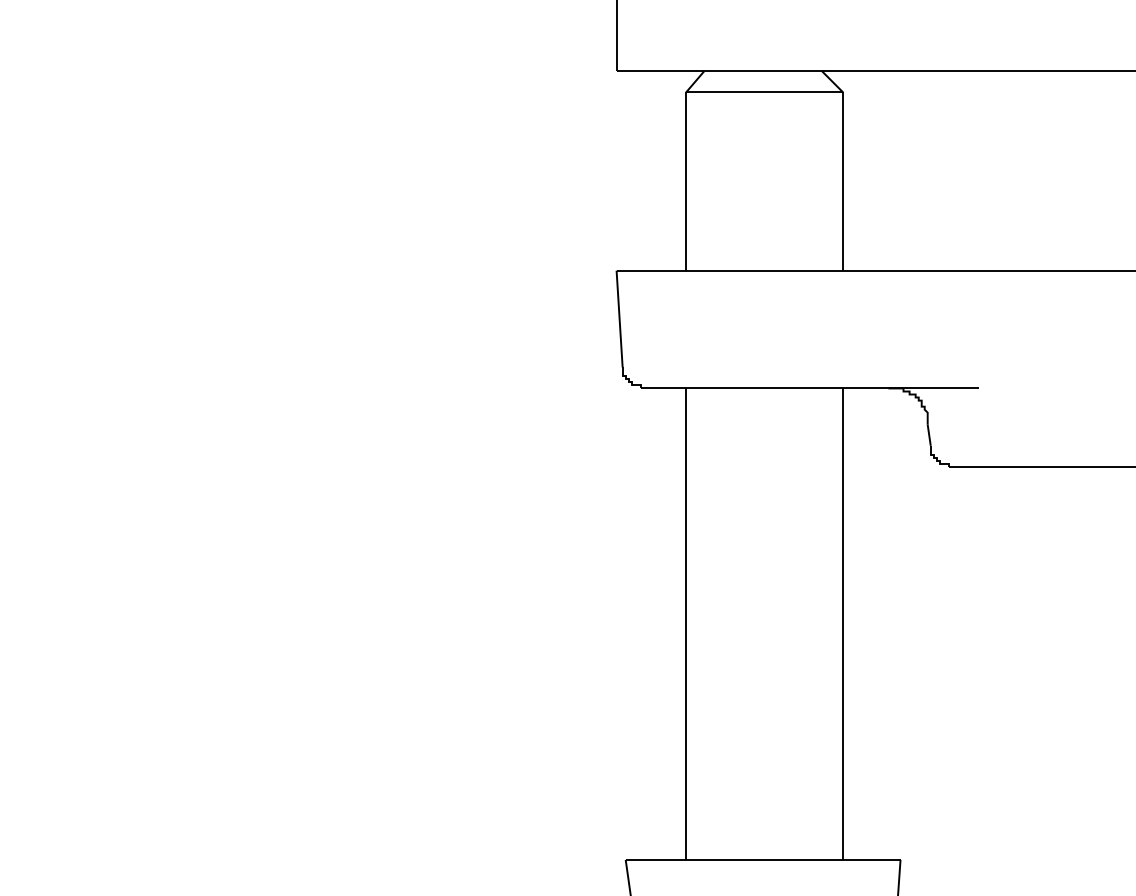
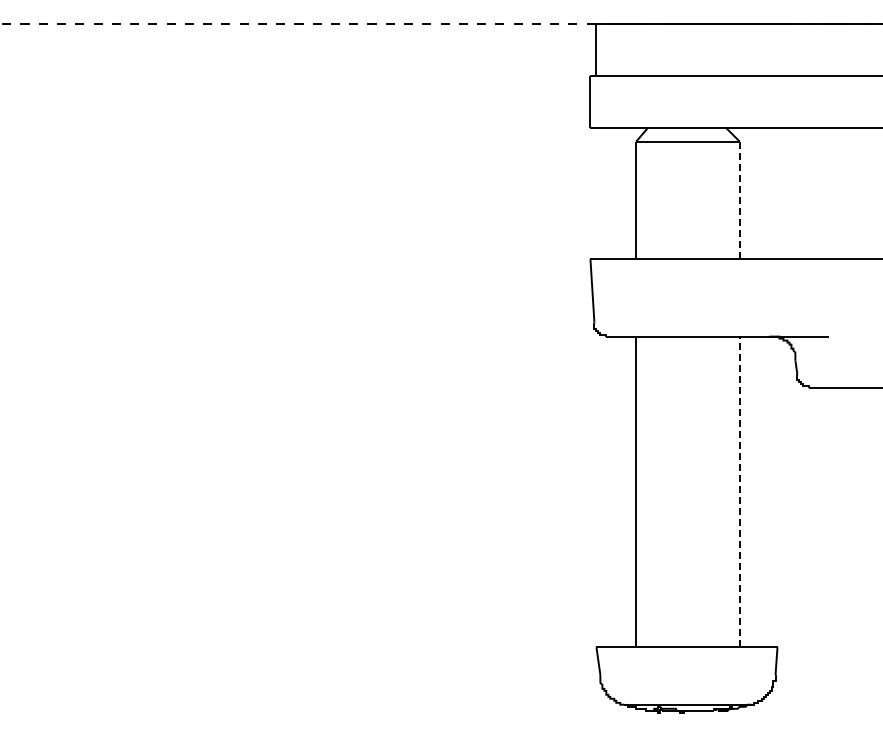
line: (842, 181) -> (739, 200), solid -> dashed
line: (842, 623) -> (739, 491), solid -> dashed

